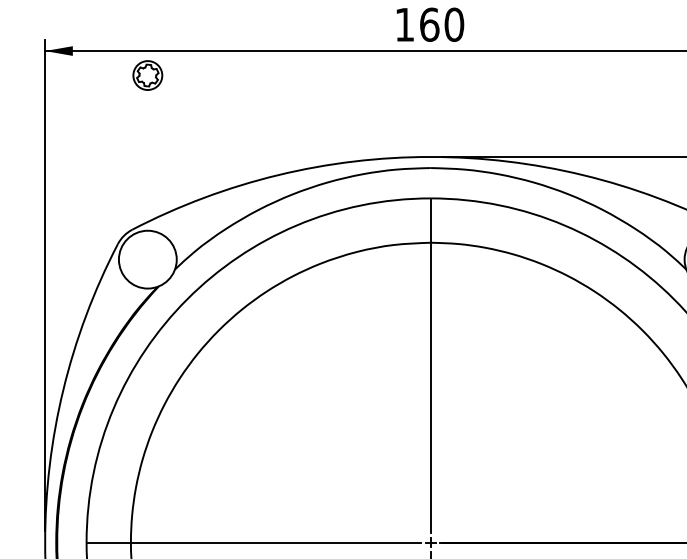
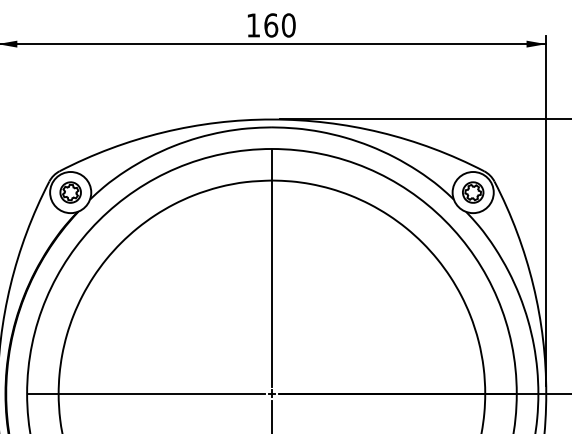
part: (147, 75) -> (70, 192), moved

